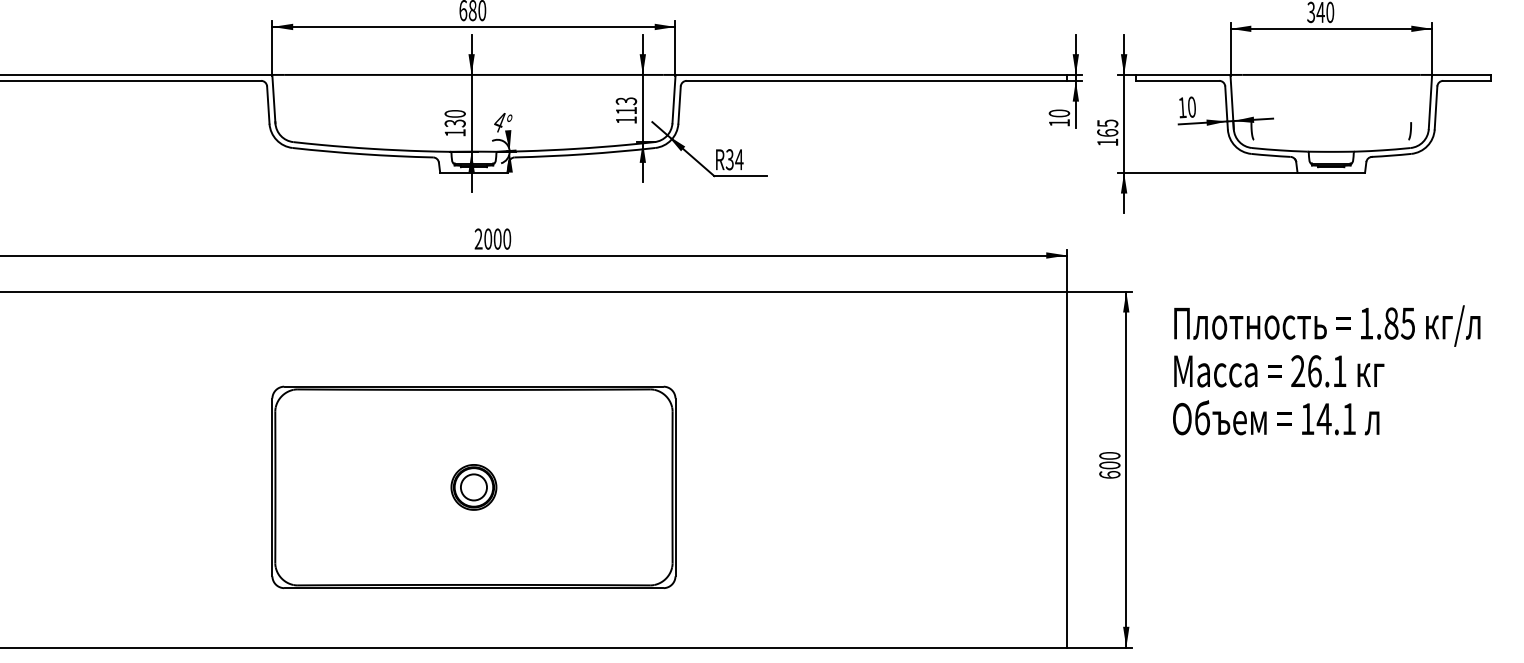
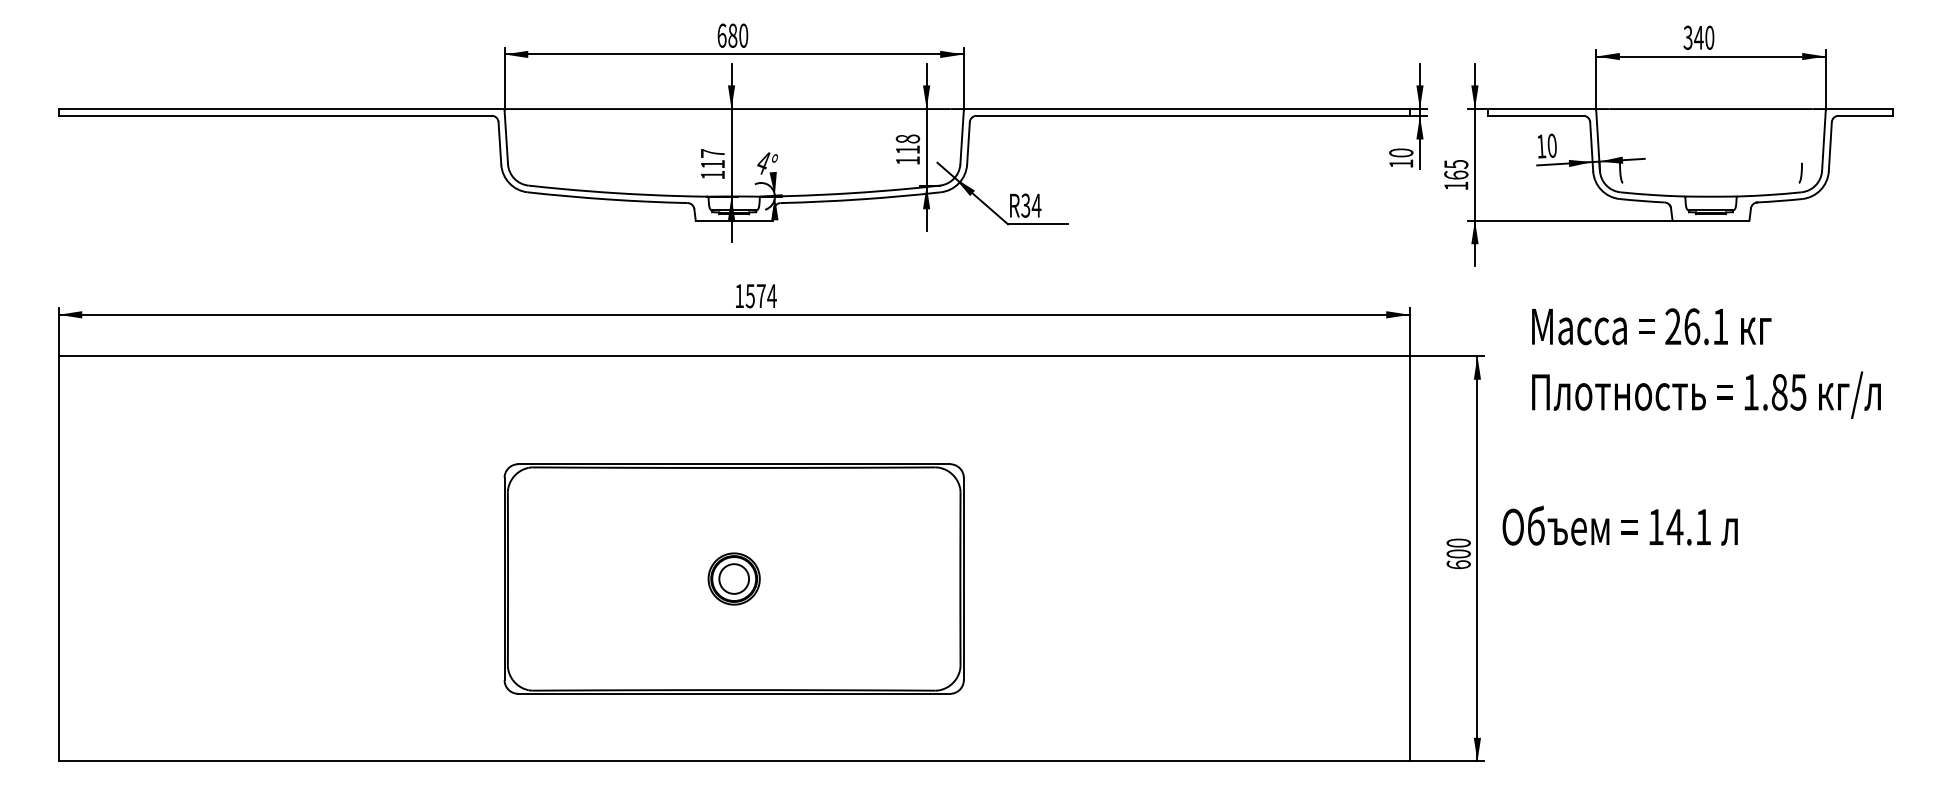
text: (626, 100) -> (907, 138), 113 -> 118
text: (454, 118) -> (712, 158), 130 -> 117
text: (492, 239) -> (755, 296), 2000 -> 1574
text: (1279, 371) -> (1651, 326), moved
text: (1275, 417) -> (1619, 525), moved

